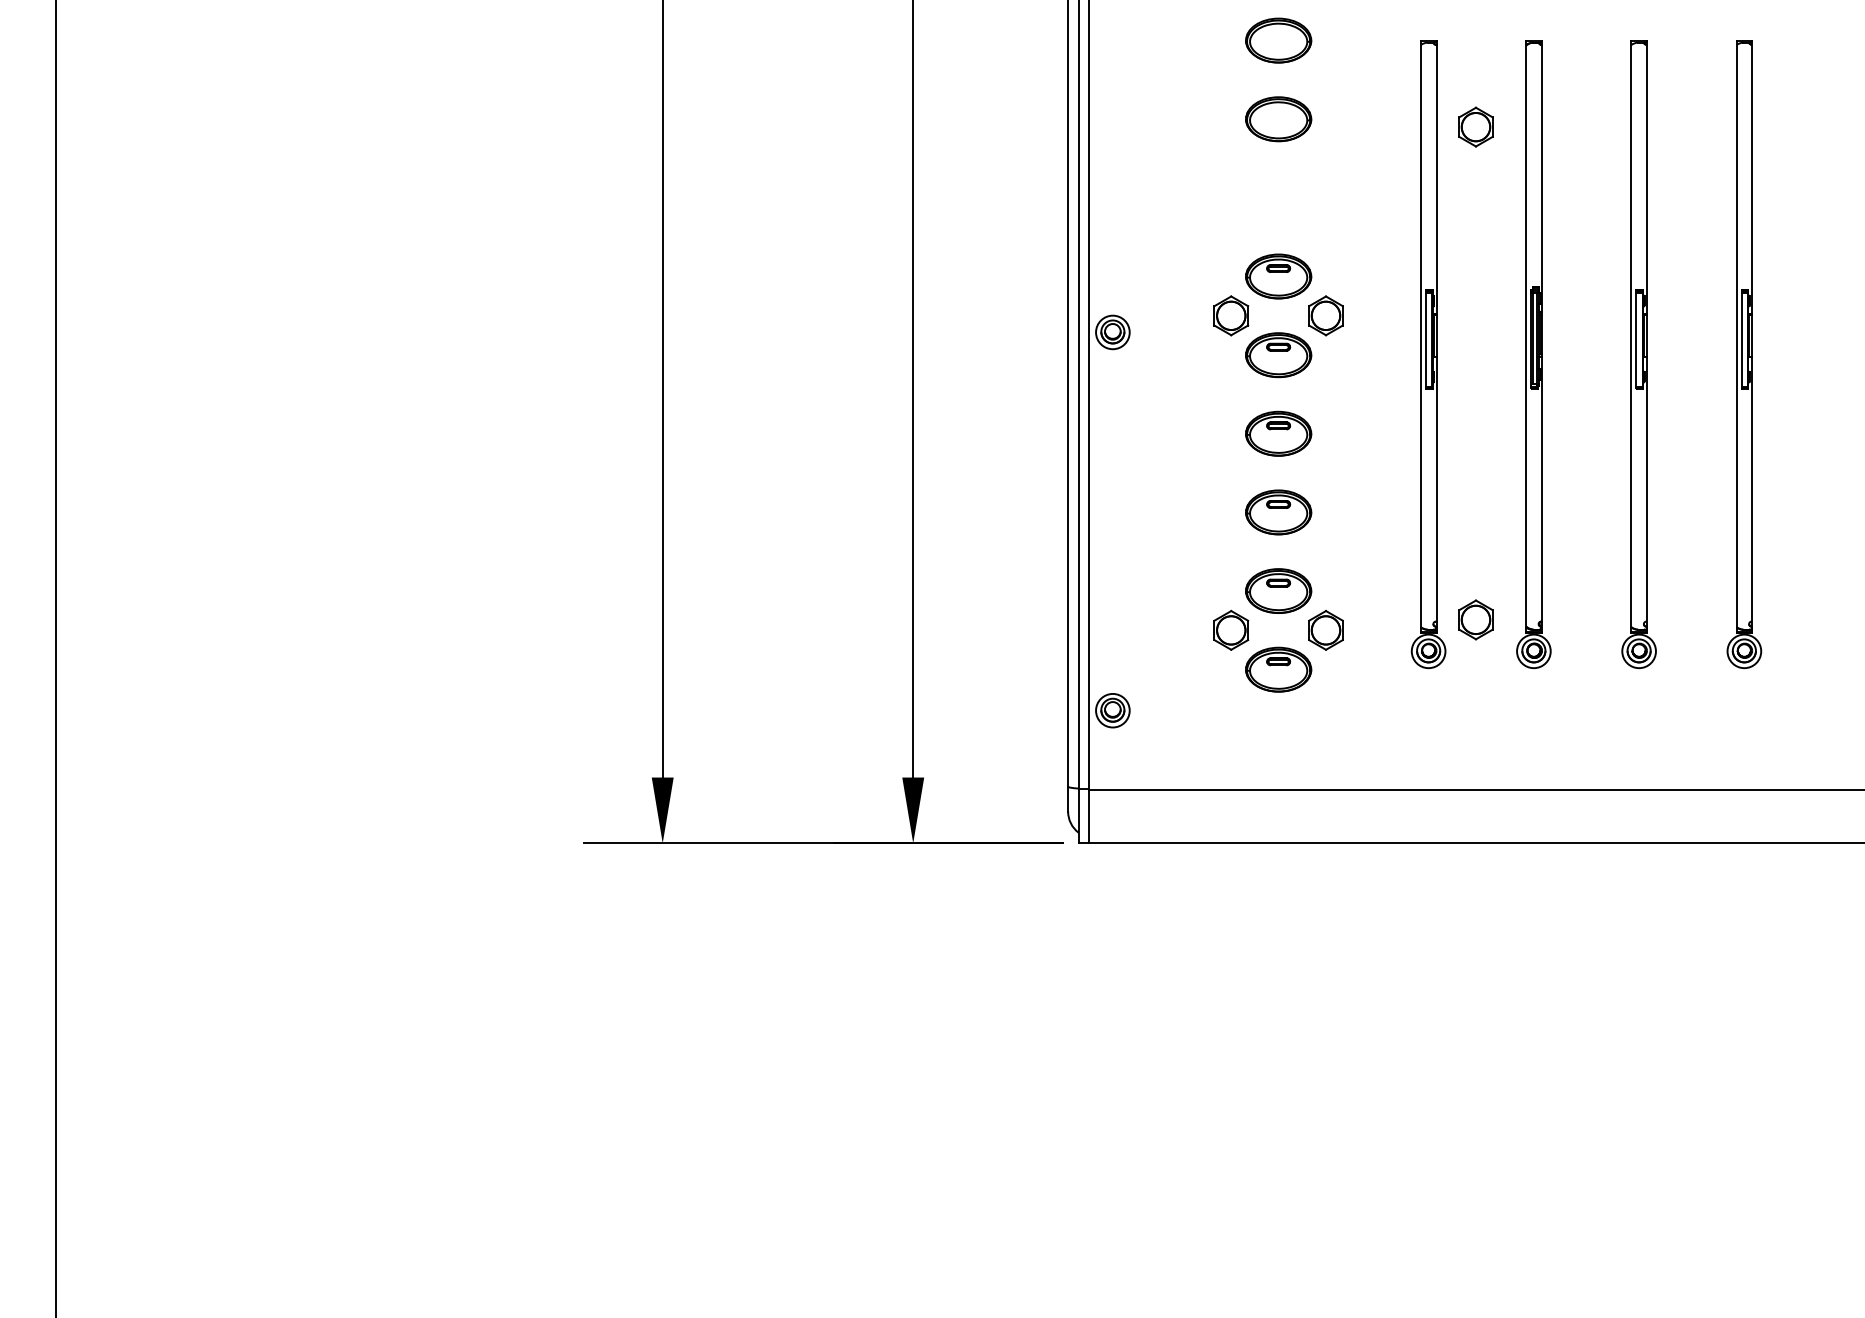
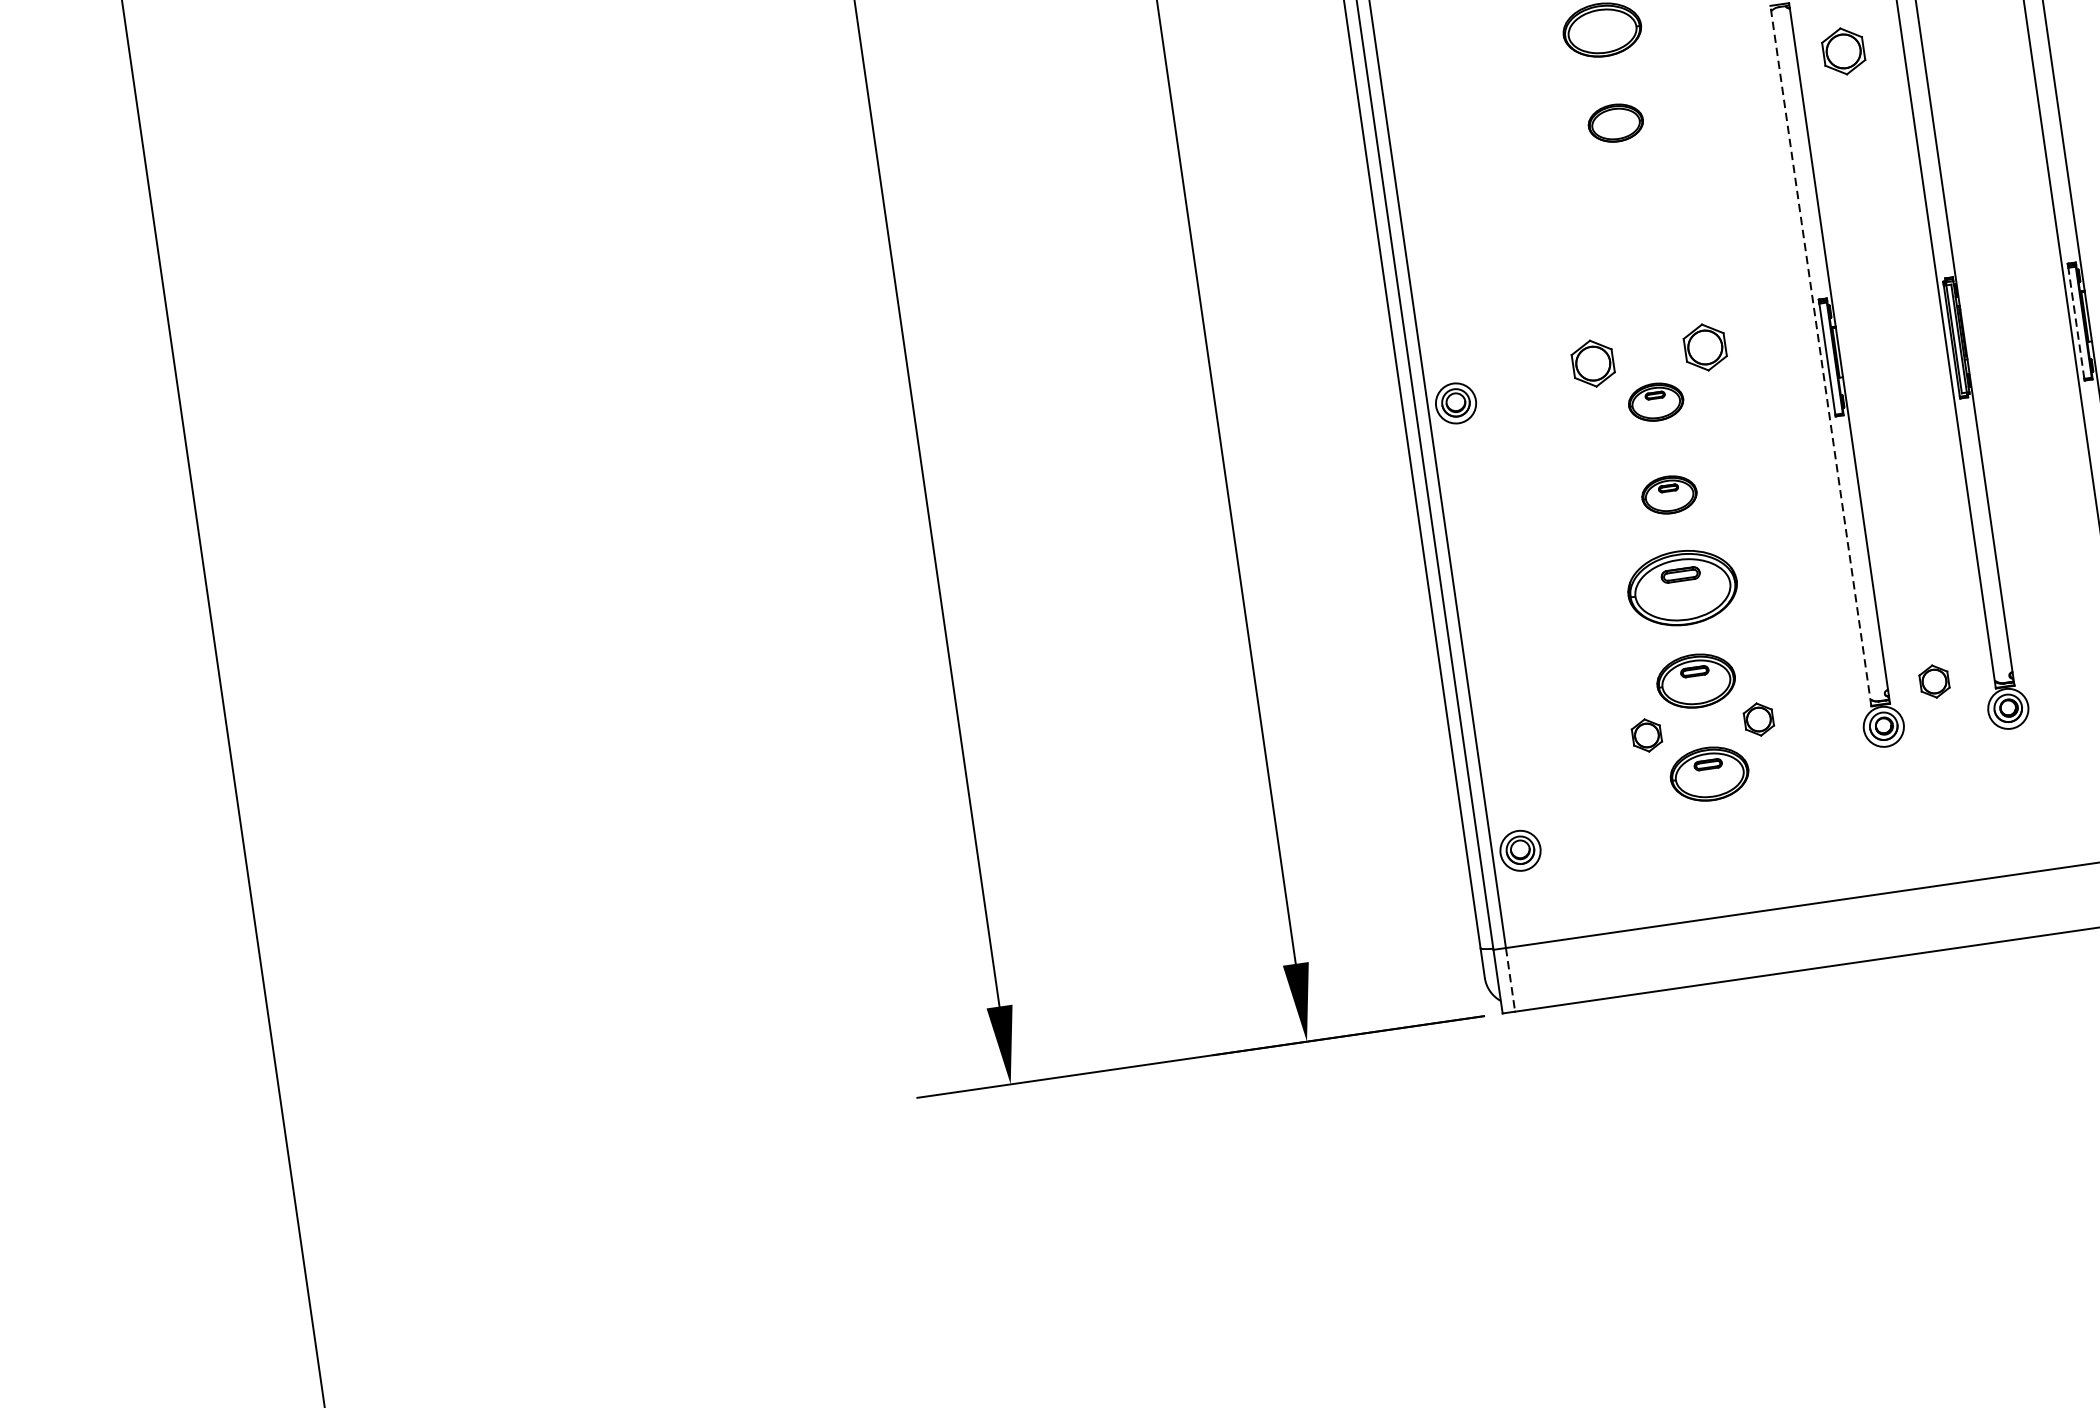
part: (1278, 119) -> (1615, 123), size x0.7
part: (1475, 126) -> (1843, 50), moved
part: (1278, 276) -> (1642, 309), removed
line: (1420, 336) -> (1820, 355), solid -> dashed
line: (1636, 340) -> (2076, 323), solid -> dashed
part: (1278, 355) -> (1655, 402), size x0.7
part: (1278, 433) -> (1669, 494), size x0.7
part: (1278, 512) -> (1682, 588), size x1.4
part: (1475, 619) -> (1933, 681), size x0.7
part: (1231, 629) -> (1646, 734), size x0.7
part: (1325, 630) -> (1758, 719), size x0.7
line: (1089, 816) -> (1510, 979), solid -> dashed

